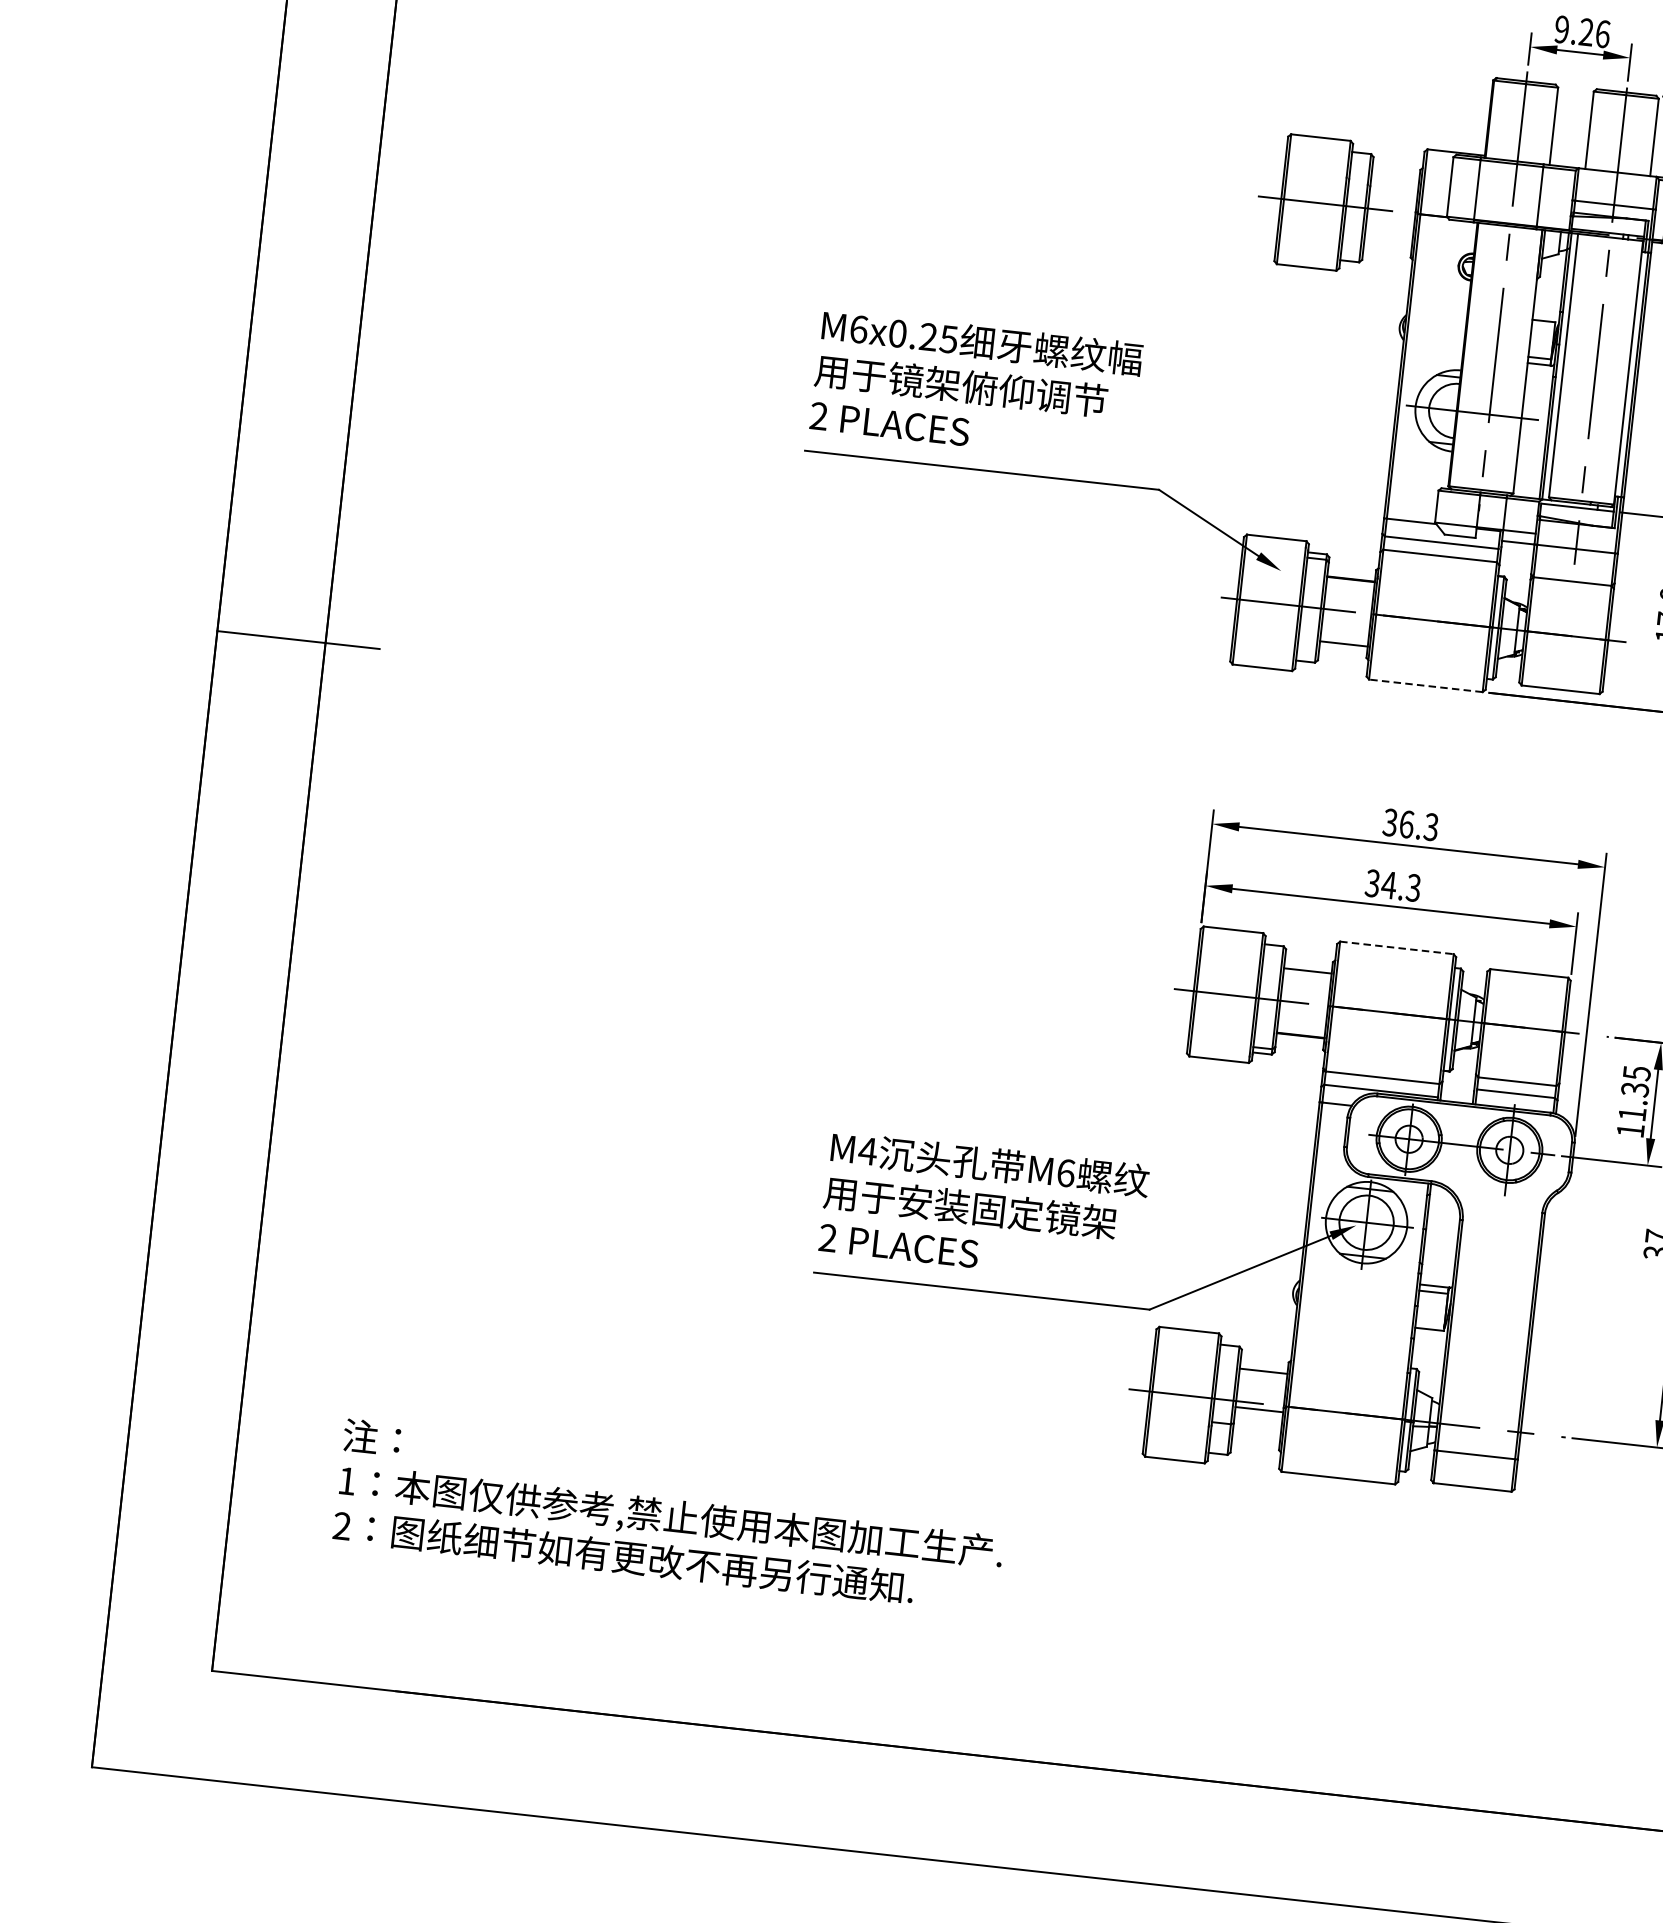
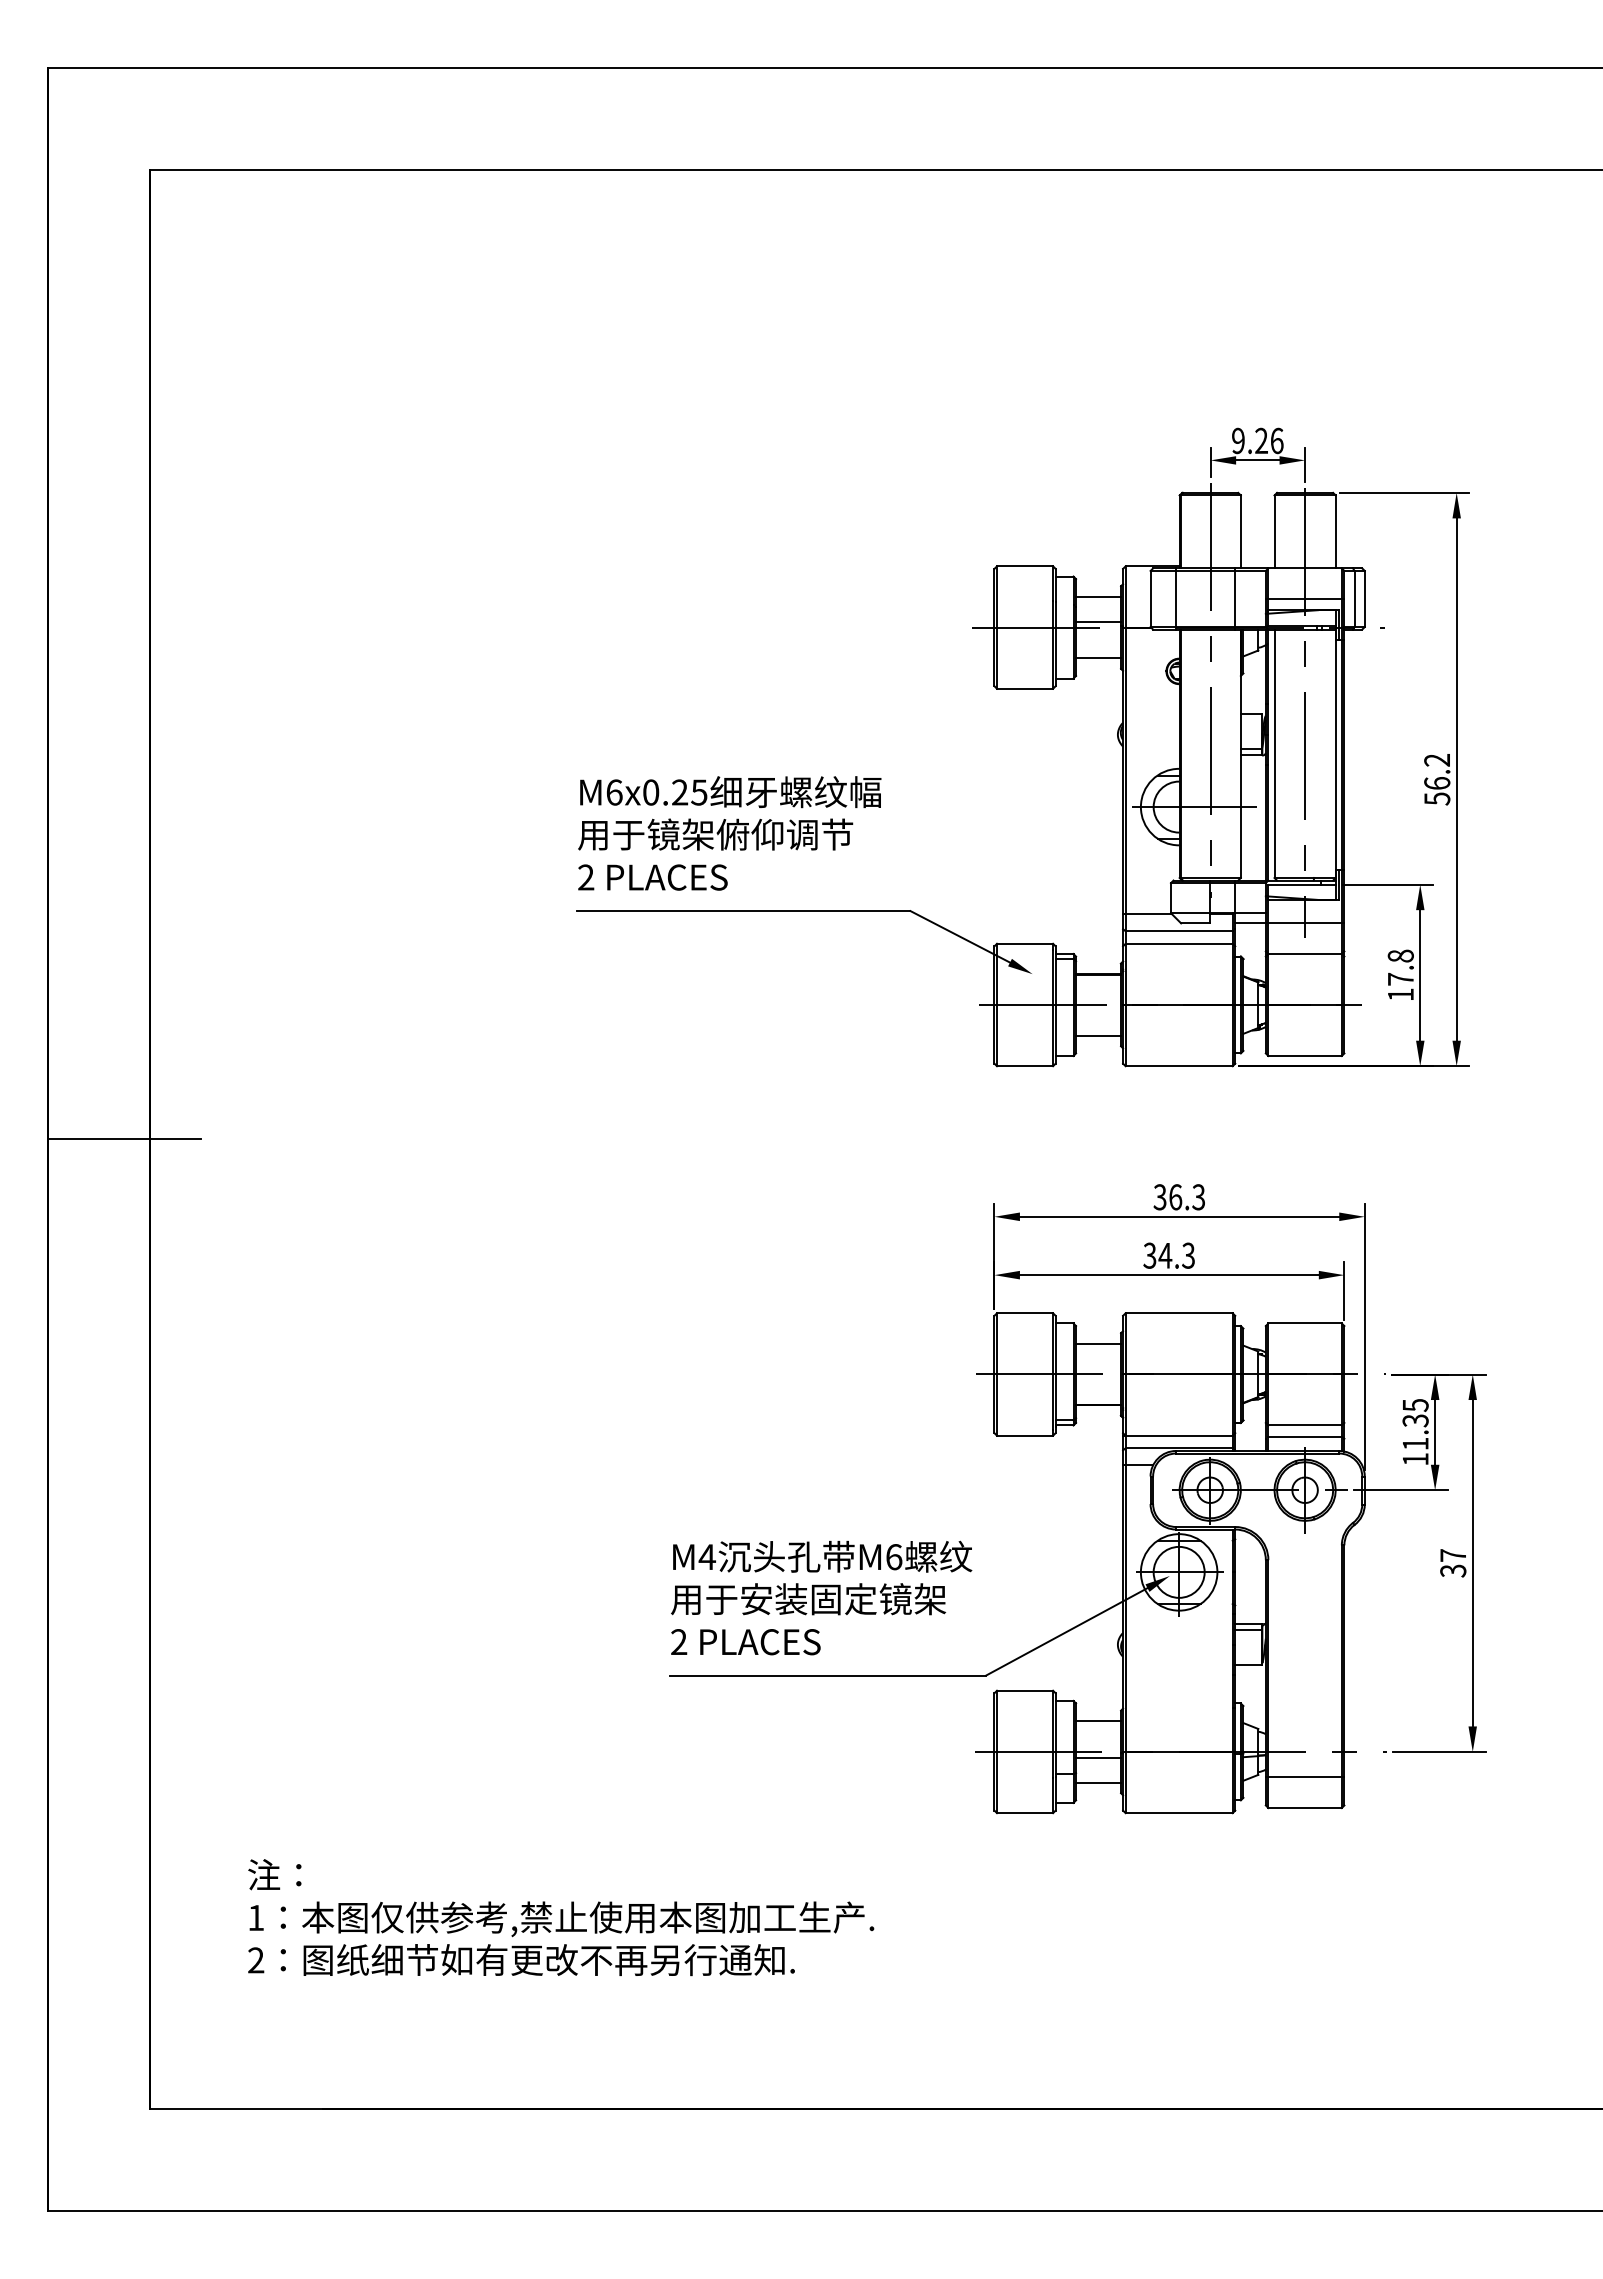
line: (1395, 178) -> (1098, 596), added
line: (1392, 204) -> (1098, 621), added
line: (1388, 243) -> (1098, 658), added
line: (1426, 686) -> (1179, 1066), dashed -> solid
line: (1397, 948) -> (1179, 1313), dashed -> solid
line: (1256, 1436) -> (1098, 1782), added

